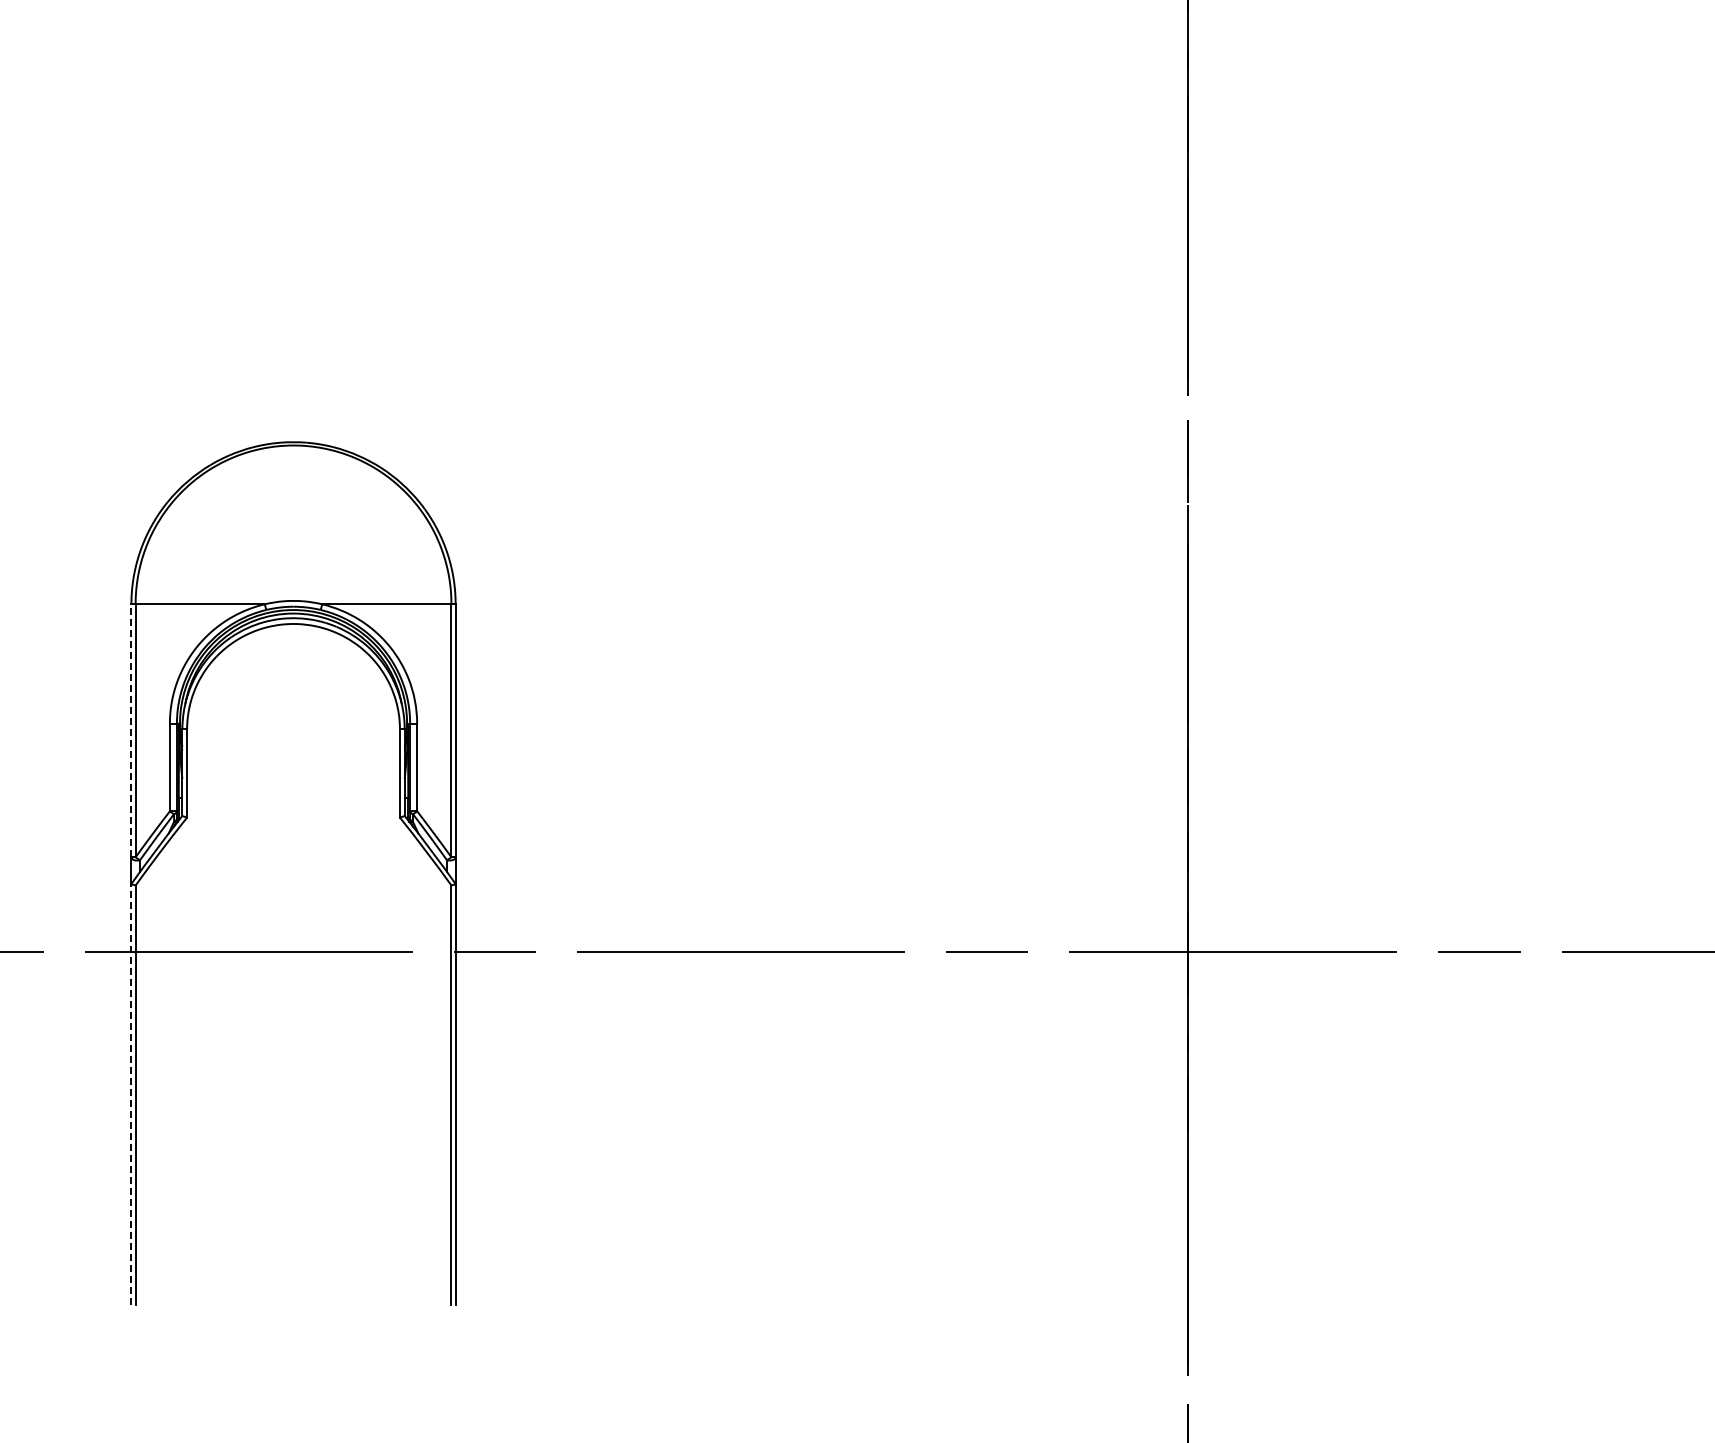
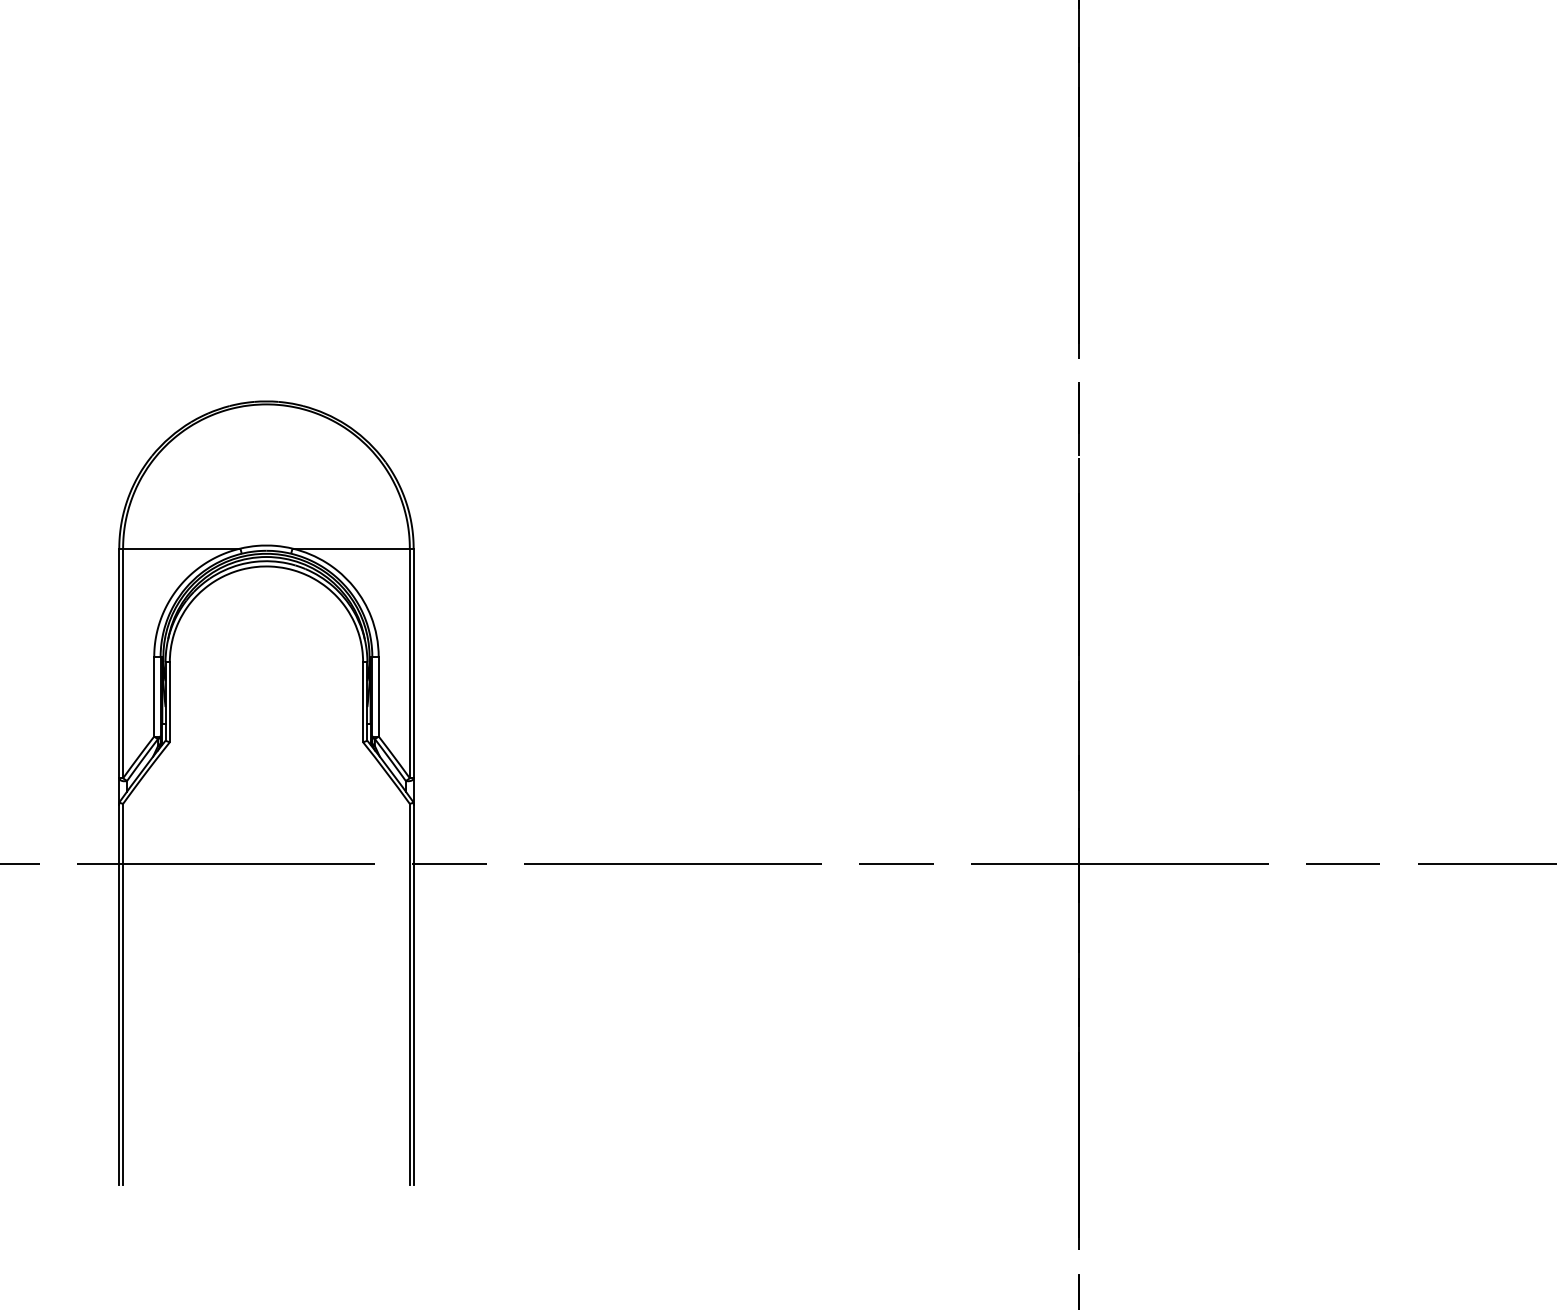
line: (131, 730) -> (119, 663), dashed -> solid
line: (131, 1095) -> (119, 994), dashed -> solid

